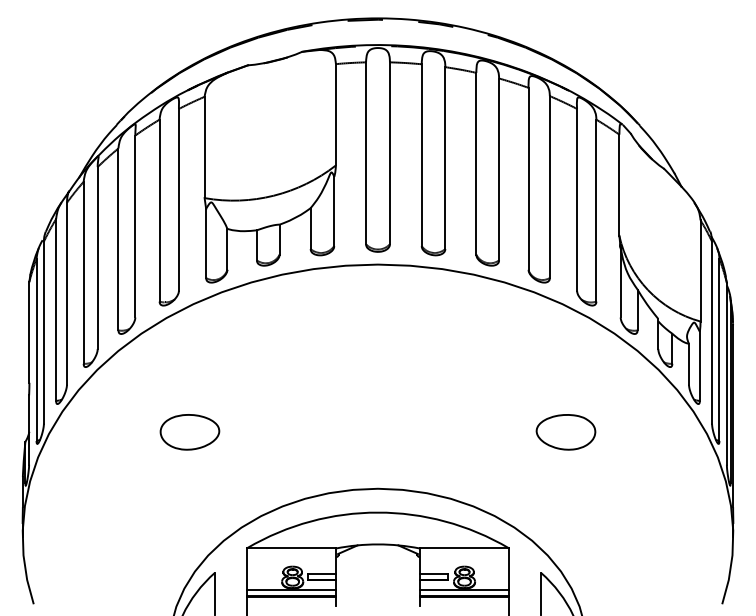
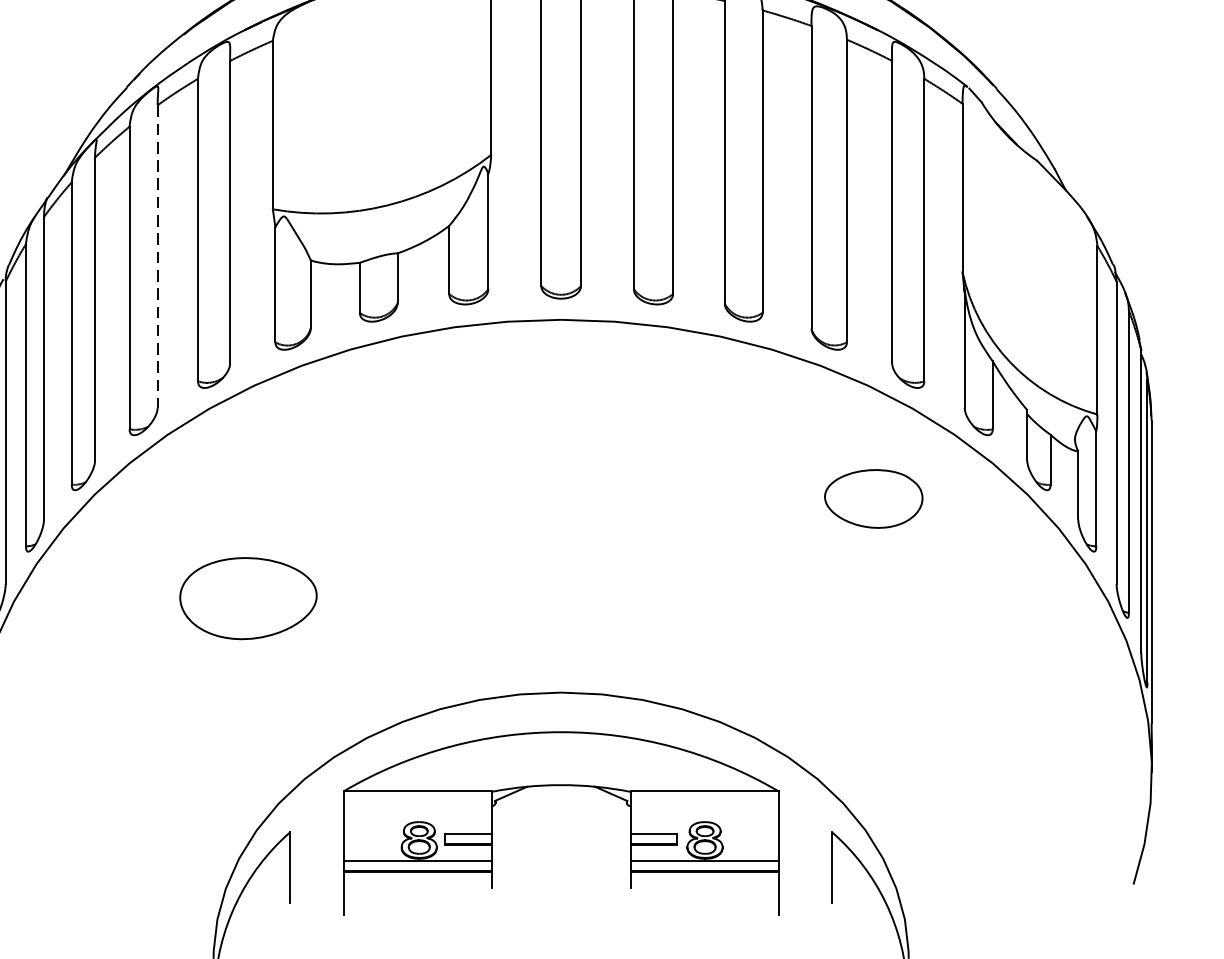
line: (135, 226) -> (157, 256), solid -> dashed
part: (189, 432) -> (247, 599), size x1.4
part: (565, 432) -> (872, 499), moved

